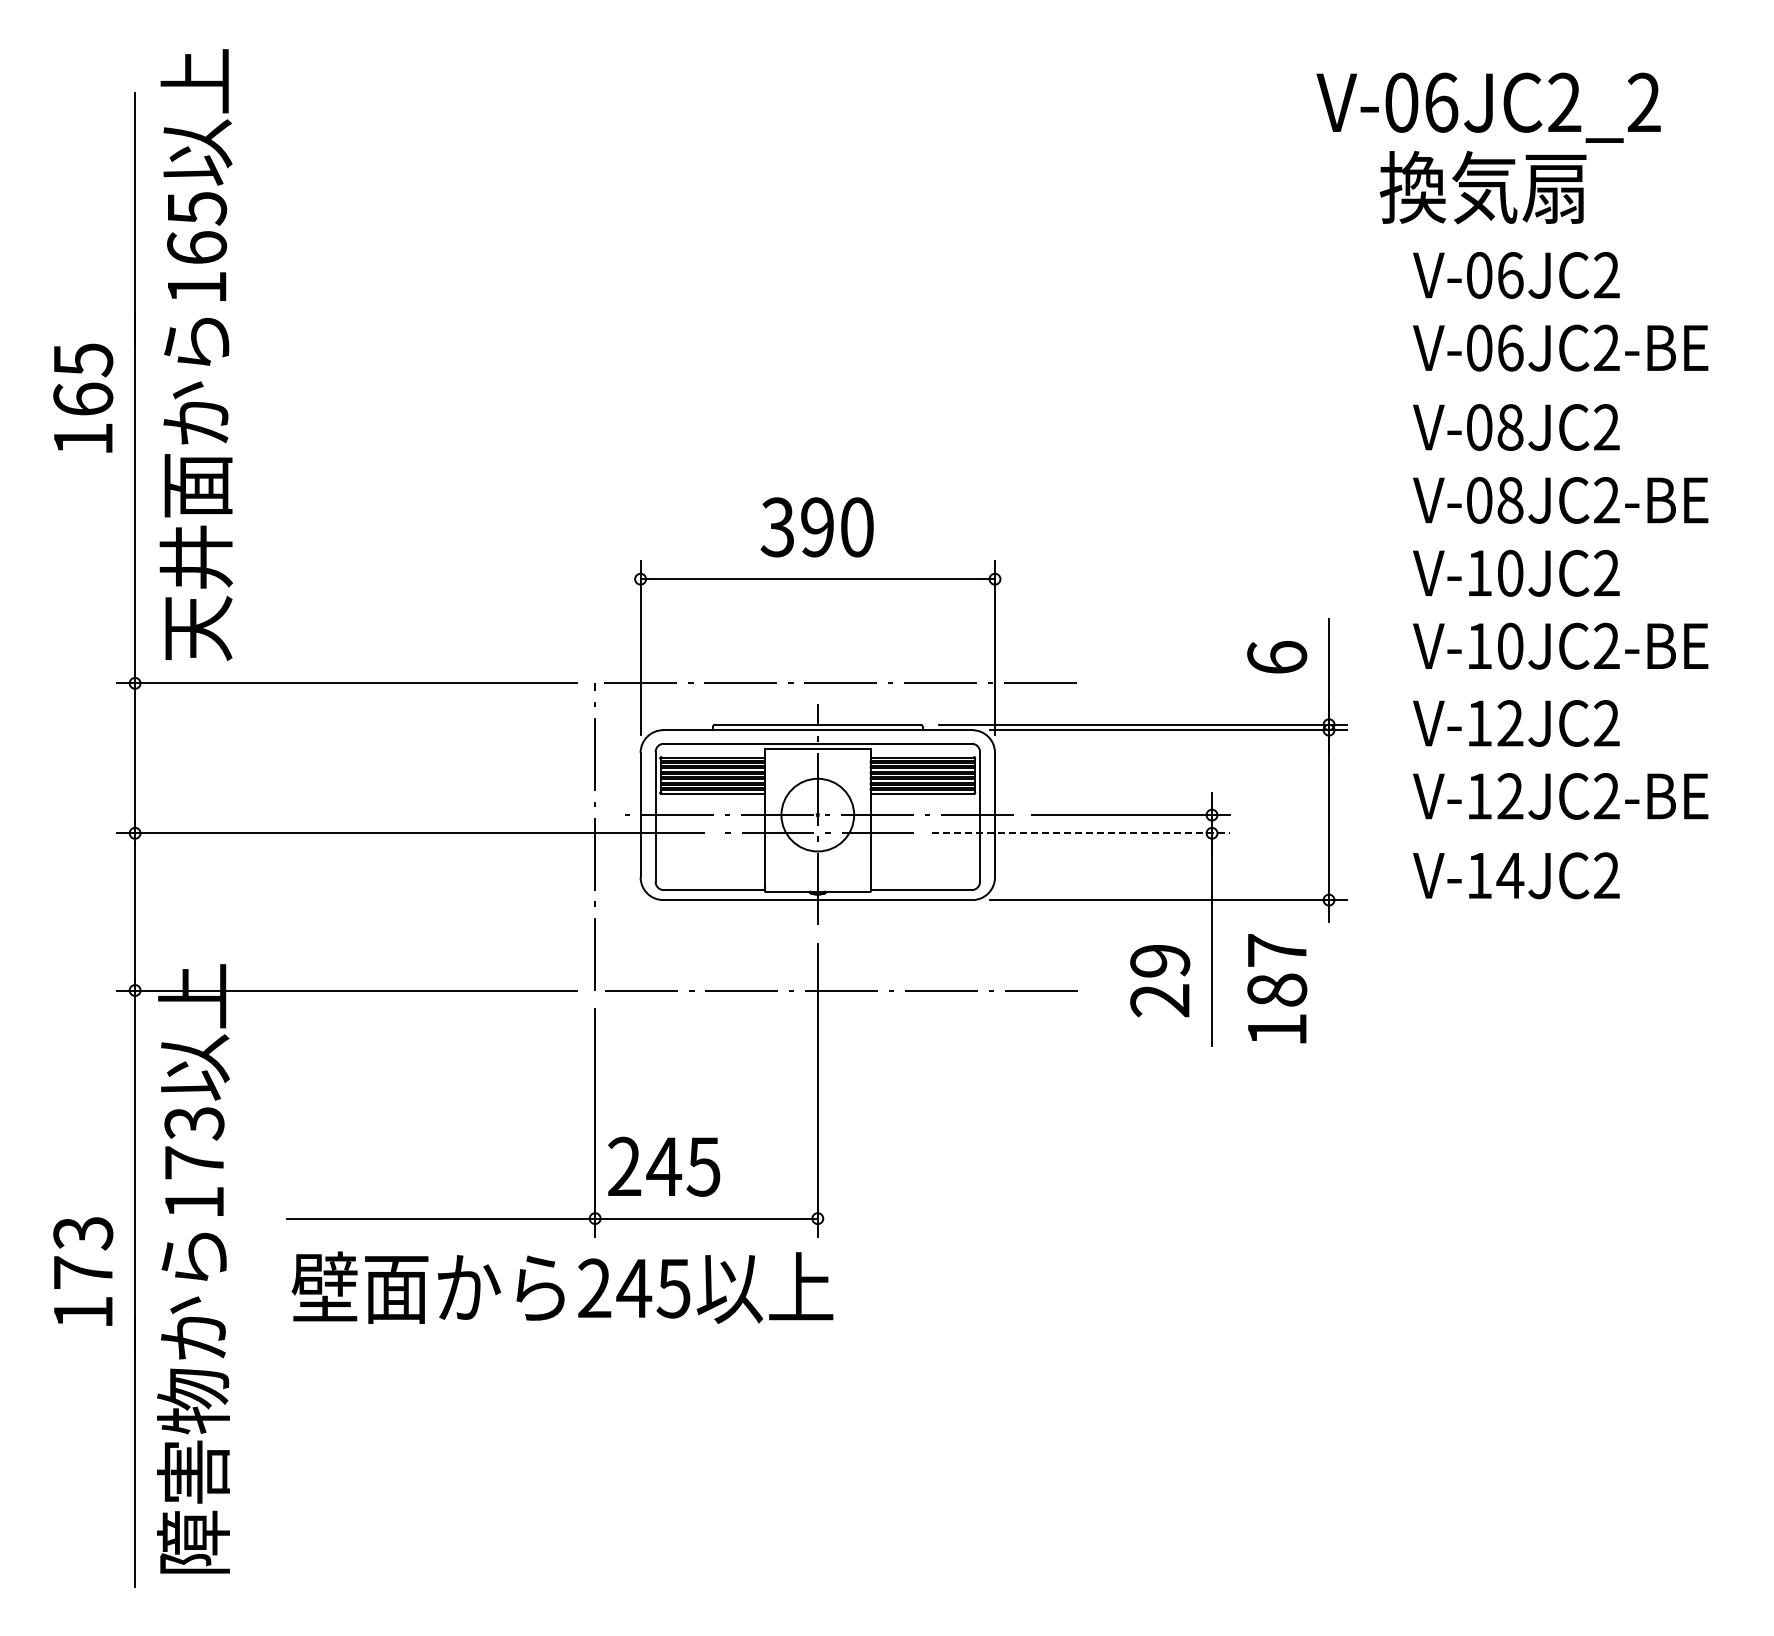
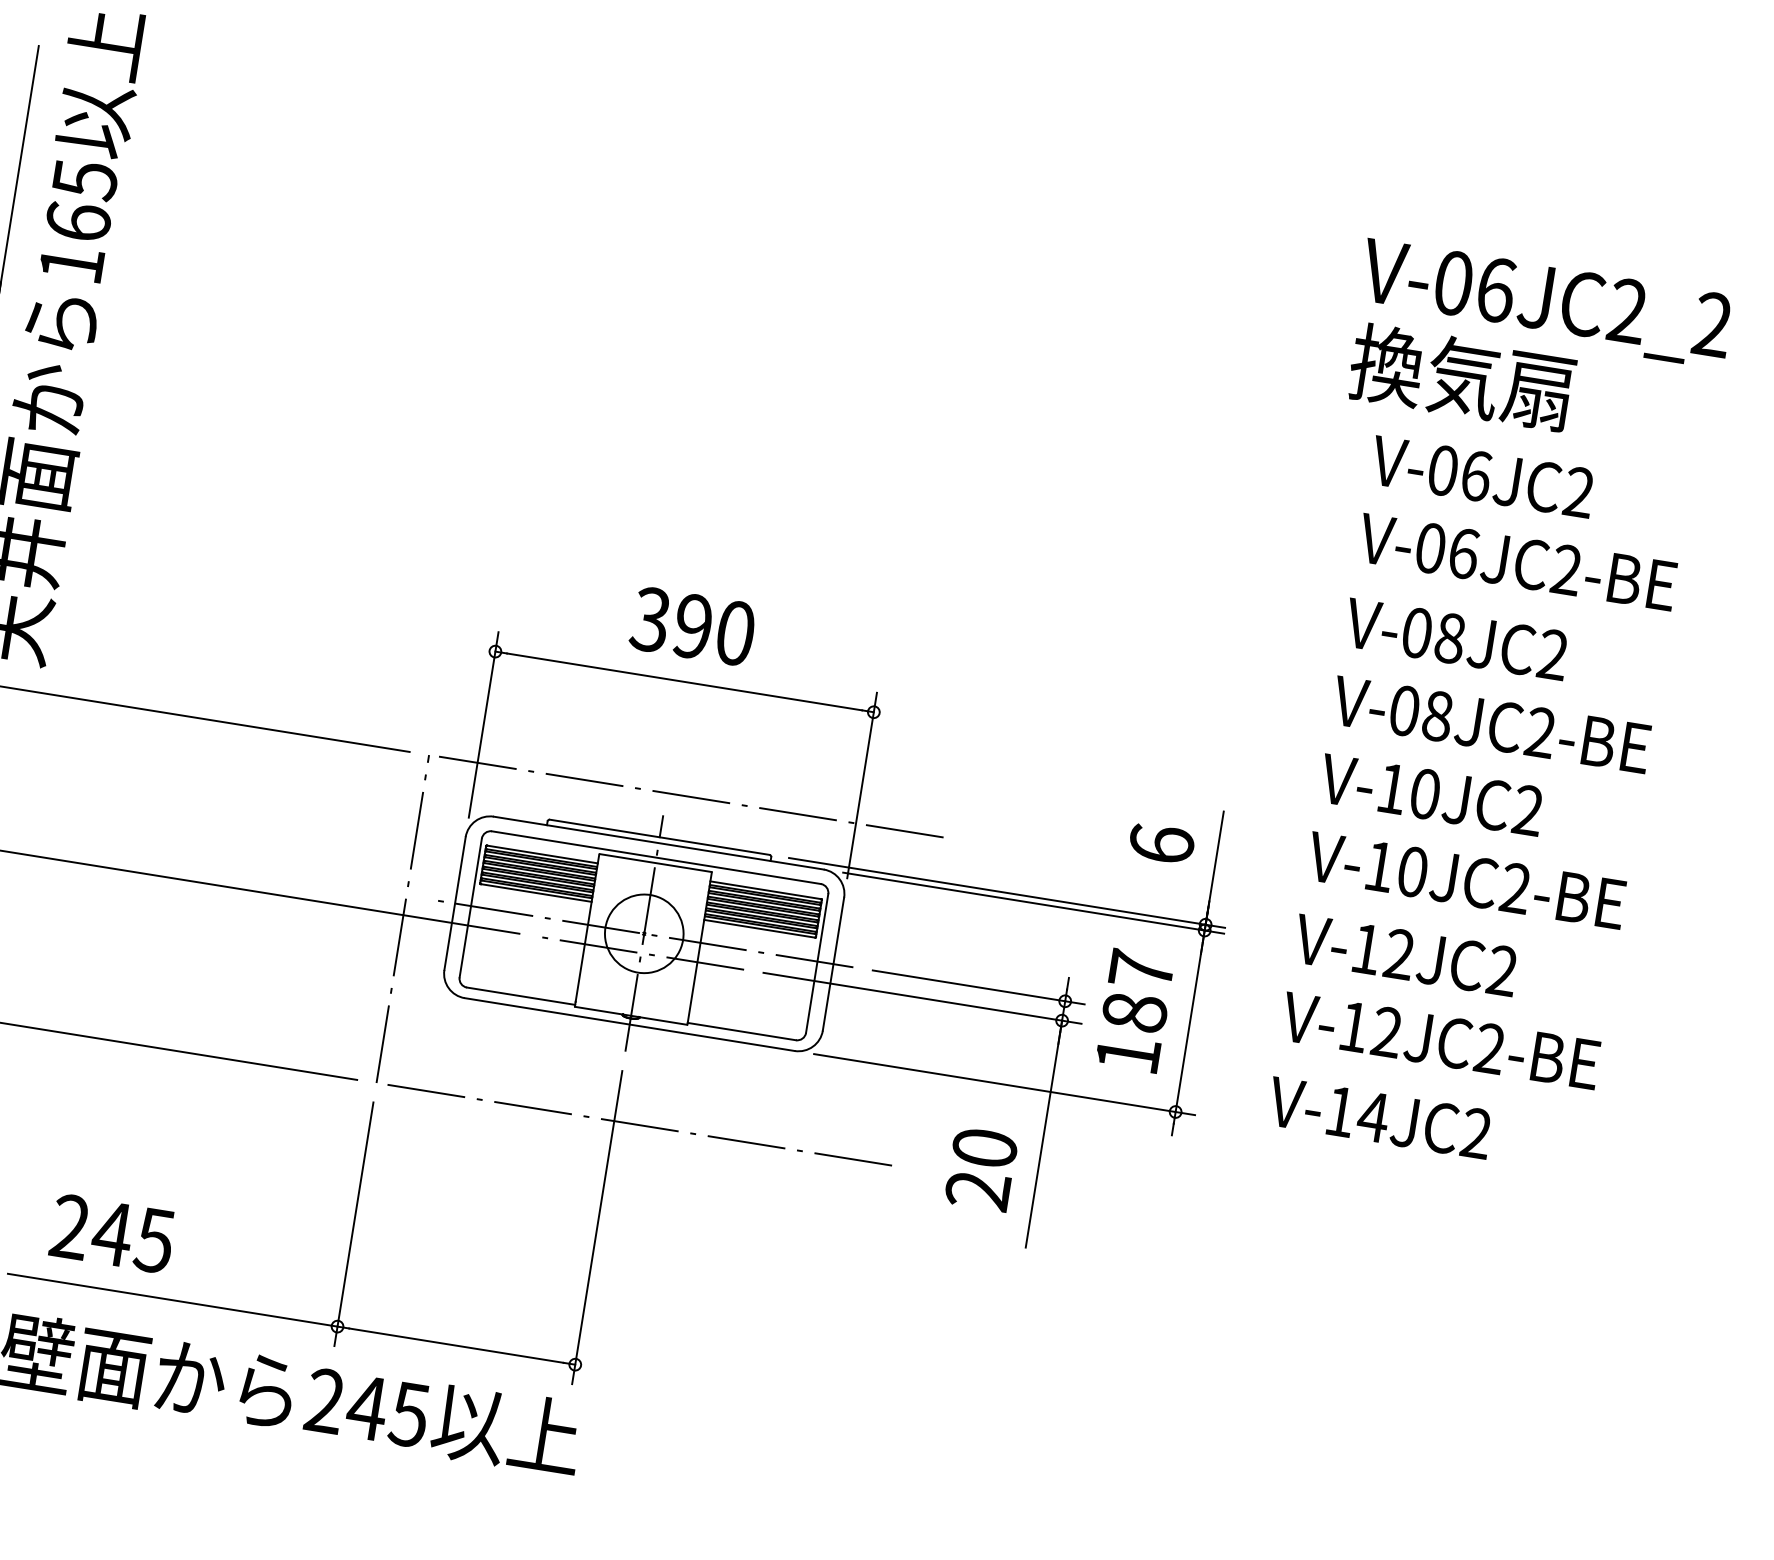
text: (1488, 107) -> (1545, 303), moved
line: (1081, 833) -> (922, 998), dashed -> solid
text: (1160, 960) -> (985, 1147), 29 -> 20
text: (1277, 988) -> (1135, 1010), moved
text: (664, 1166) -> (112, 1233), moved

